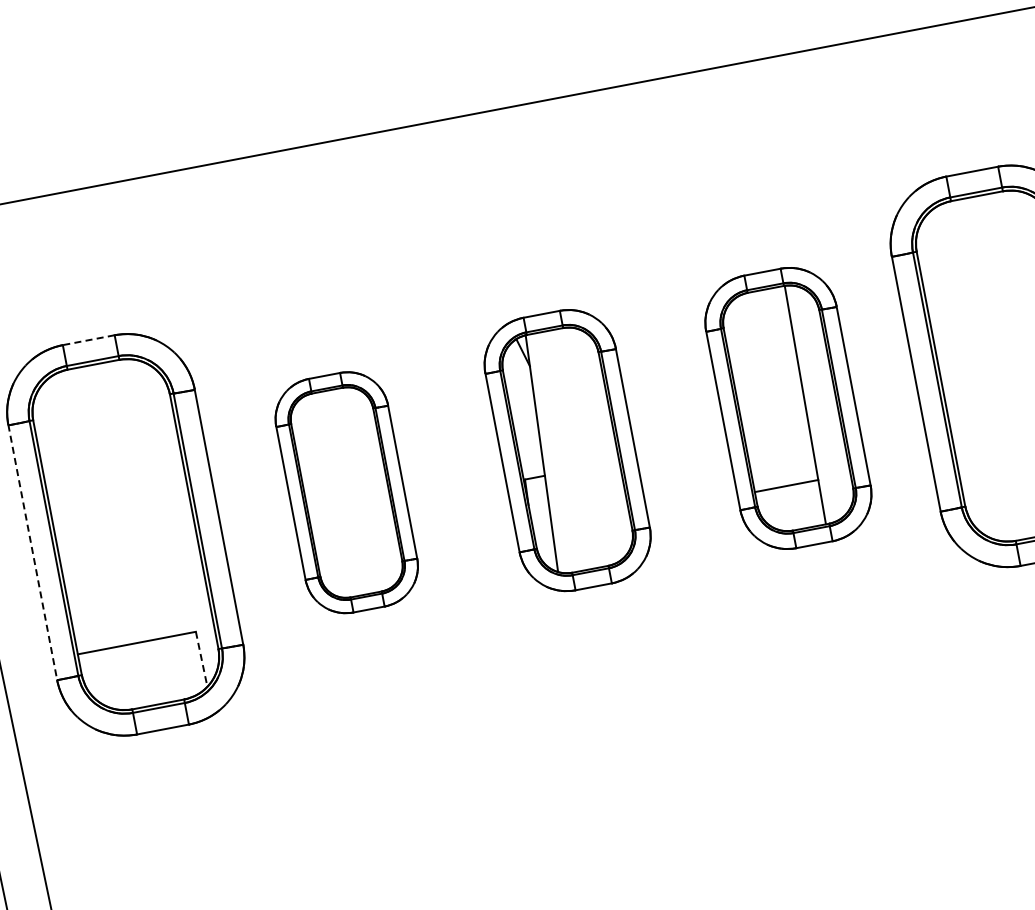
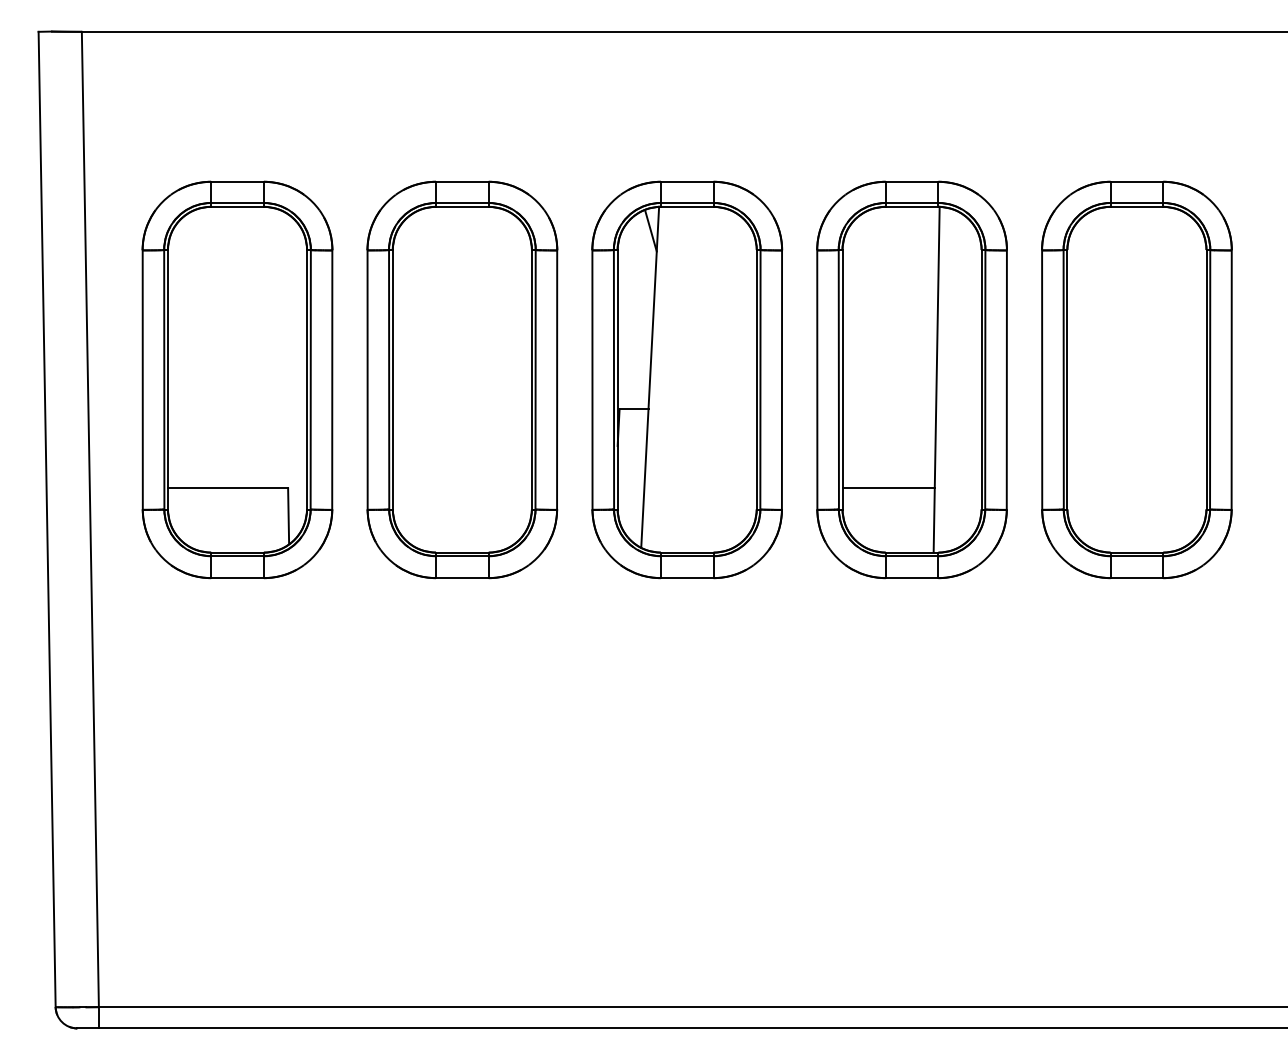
line: (88, 339) -> (237, 181), dashed -> solid
part: (787, 408) -> (911, 379), size x1.43
part: (567, 450) -> (687, 379), size x1.43
part: (346, 492) -> (462, 379), size x1.67
line: (32, 553) -> (142, 380), dashed -> solid
line: (201, 659) -> (288, 516), dashed -> solid

